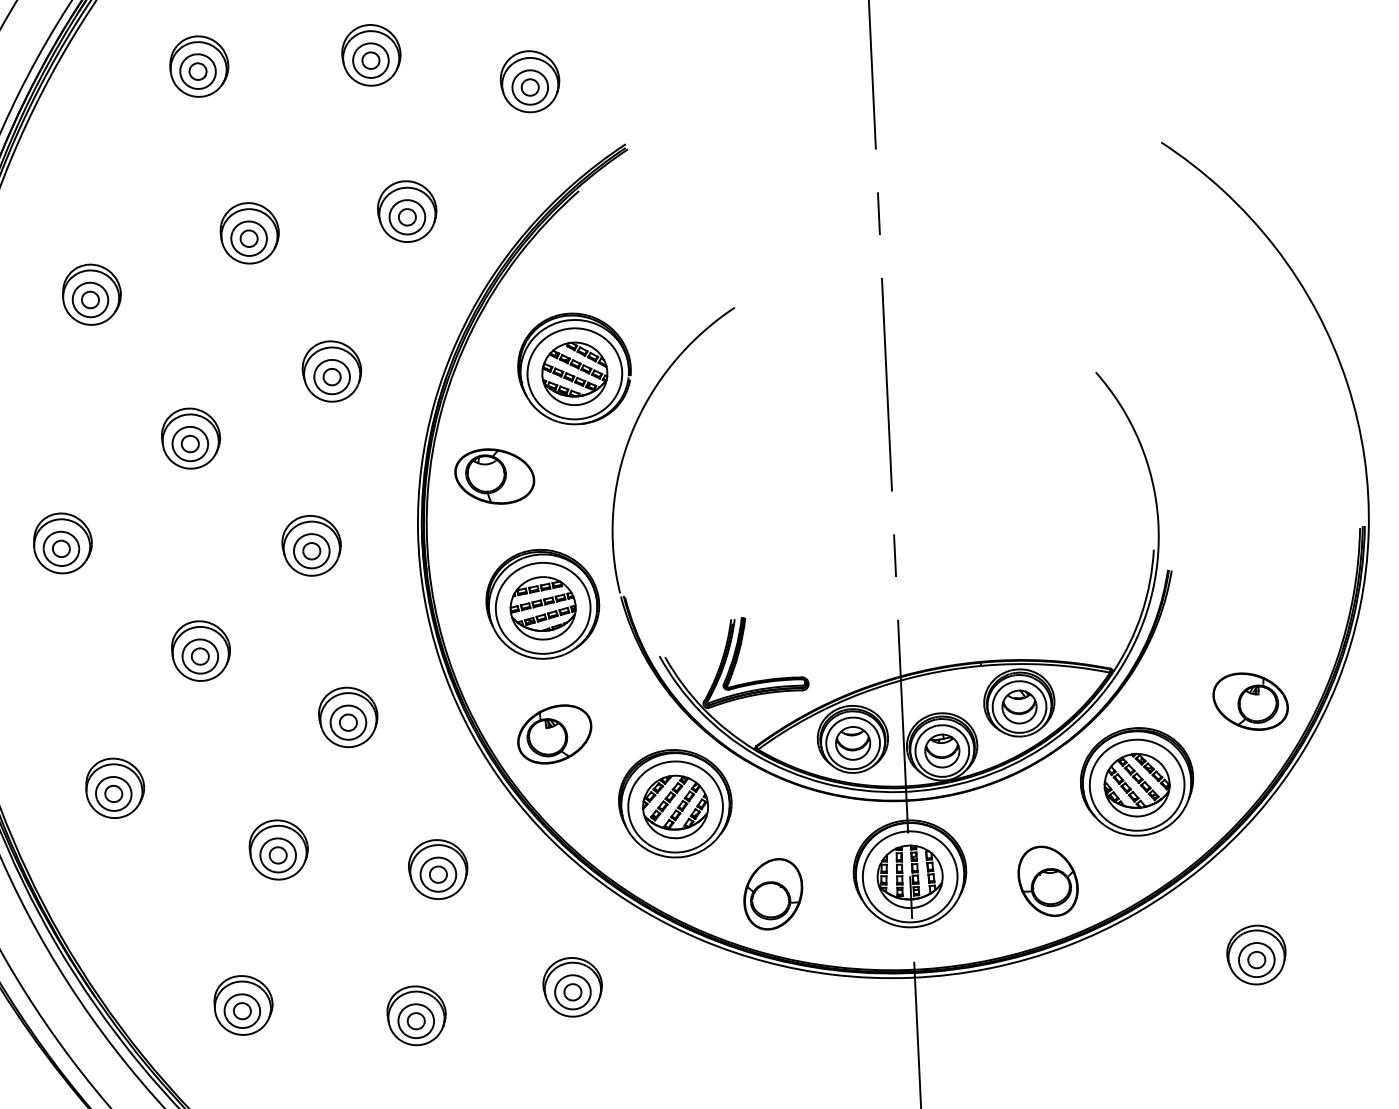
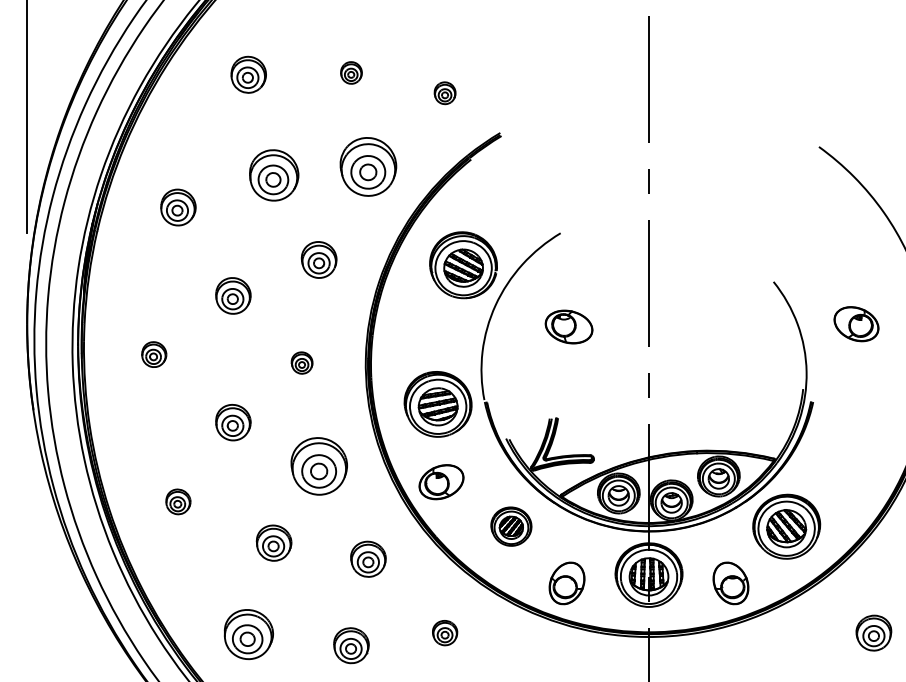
part: (371, 54) -> (351, 72), size x0.6
part: (528, 82) -> (444, 93), size x0.6
part: (407, 210) -> (368, 166), size x1.6
part: (248, 233) -> (273, 175), size x1.4
part: (493, 475) -> (568, 326), moved
part: (63, 543) -> (154, 354), size x0.7
part: (310, 544) -> (301, 362), size x0.6
part: (1250, 702) -> (856, 324), moved
part: (347, 716) -> (318, 465), size x1.6
part: (115, 787) -> (178, 501), size x0.7
part: (675, 803) -> (511, 526), size x0.6
part: (1255, 954) -> (873, 632), moved
part: (571, 986) -> (444, 632), size x0.7
part: (243, 1005) -> (248, 634), size x1.4

